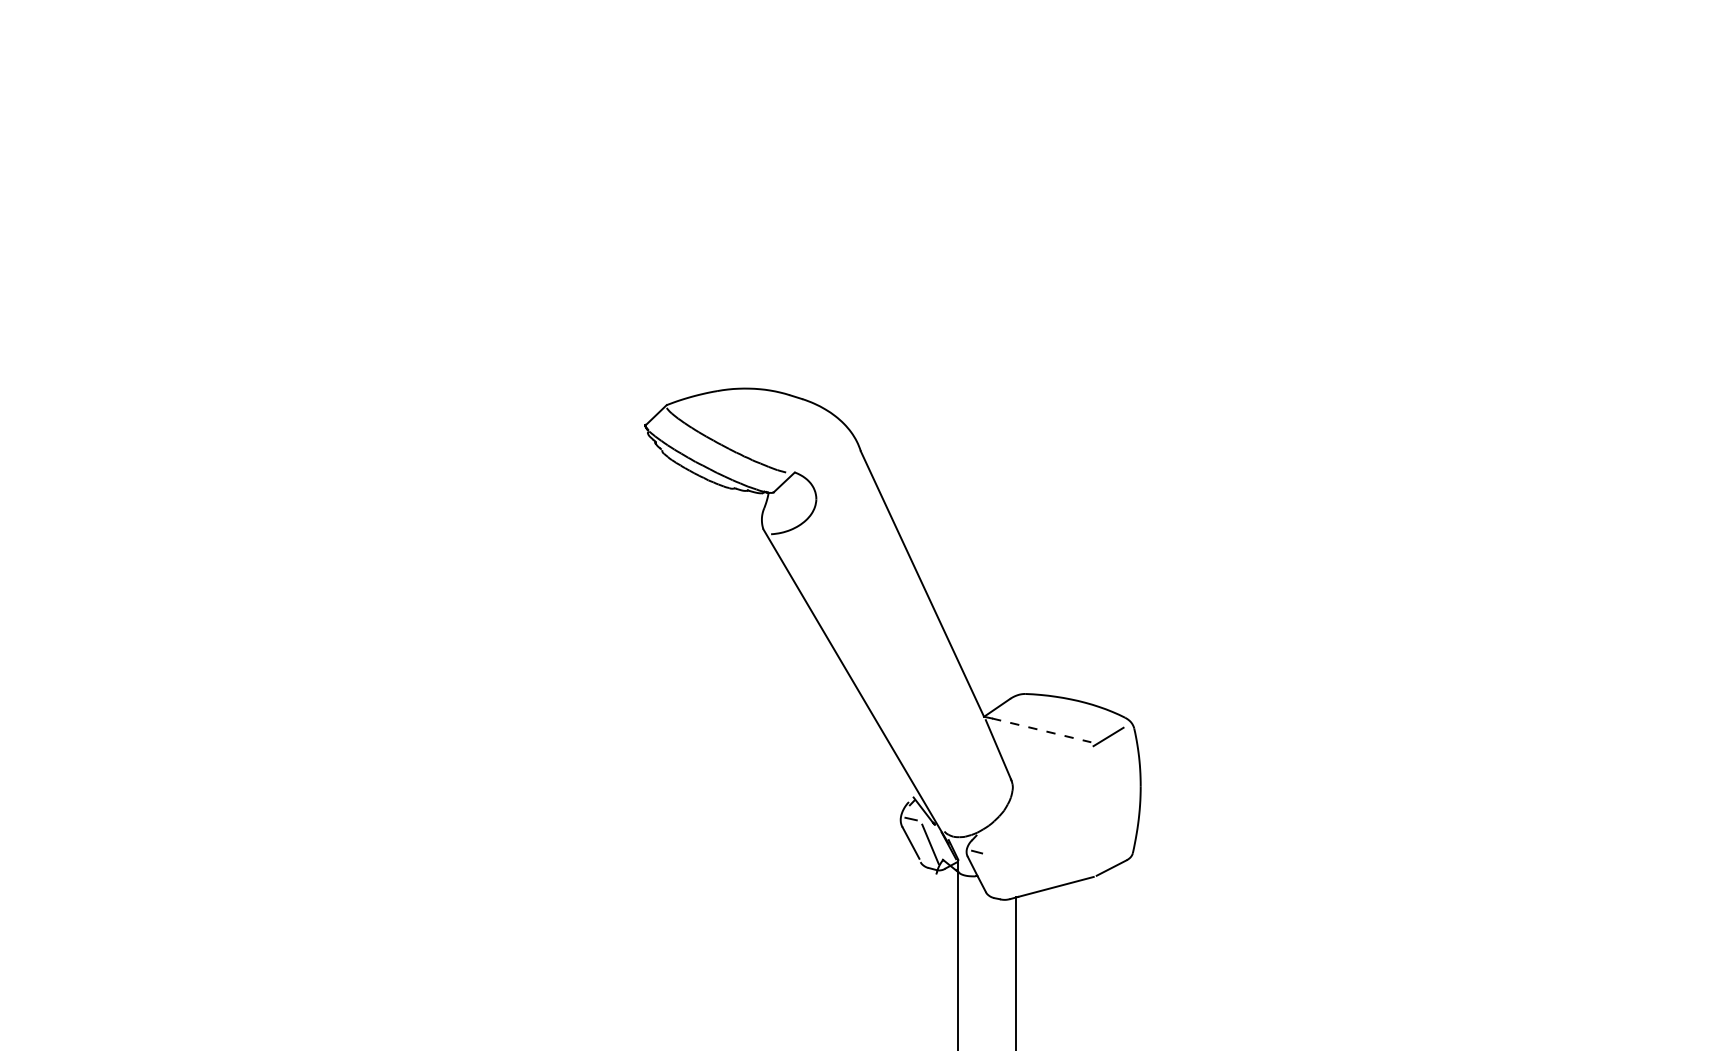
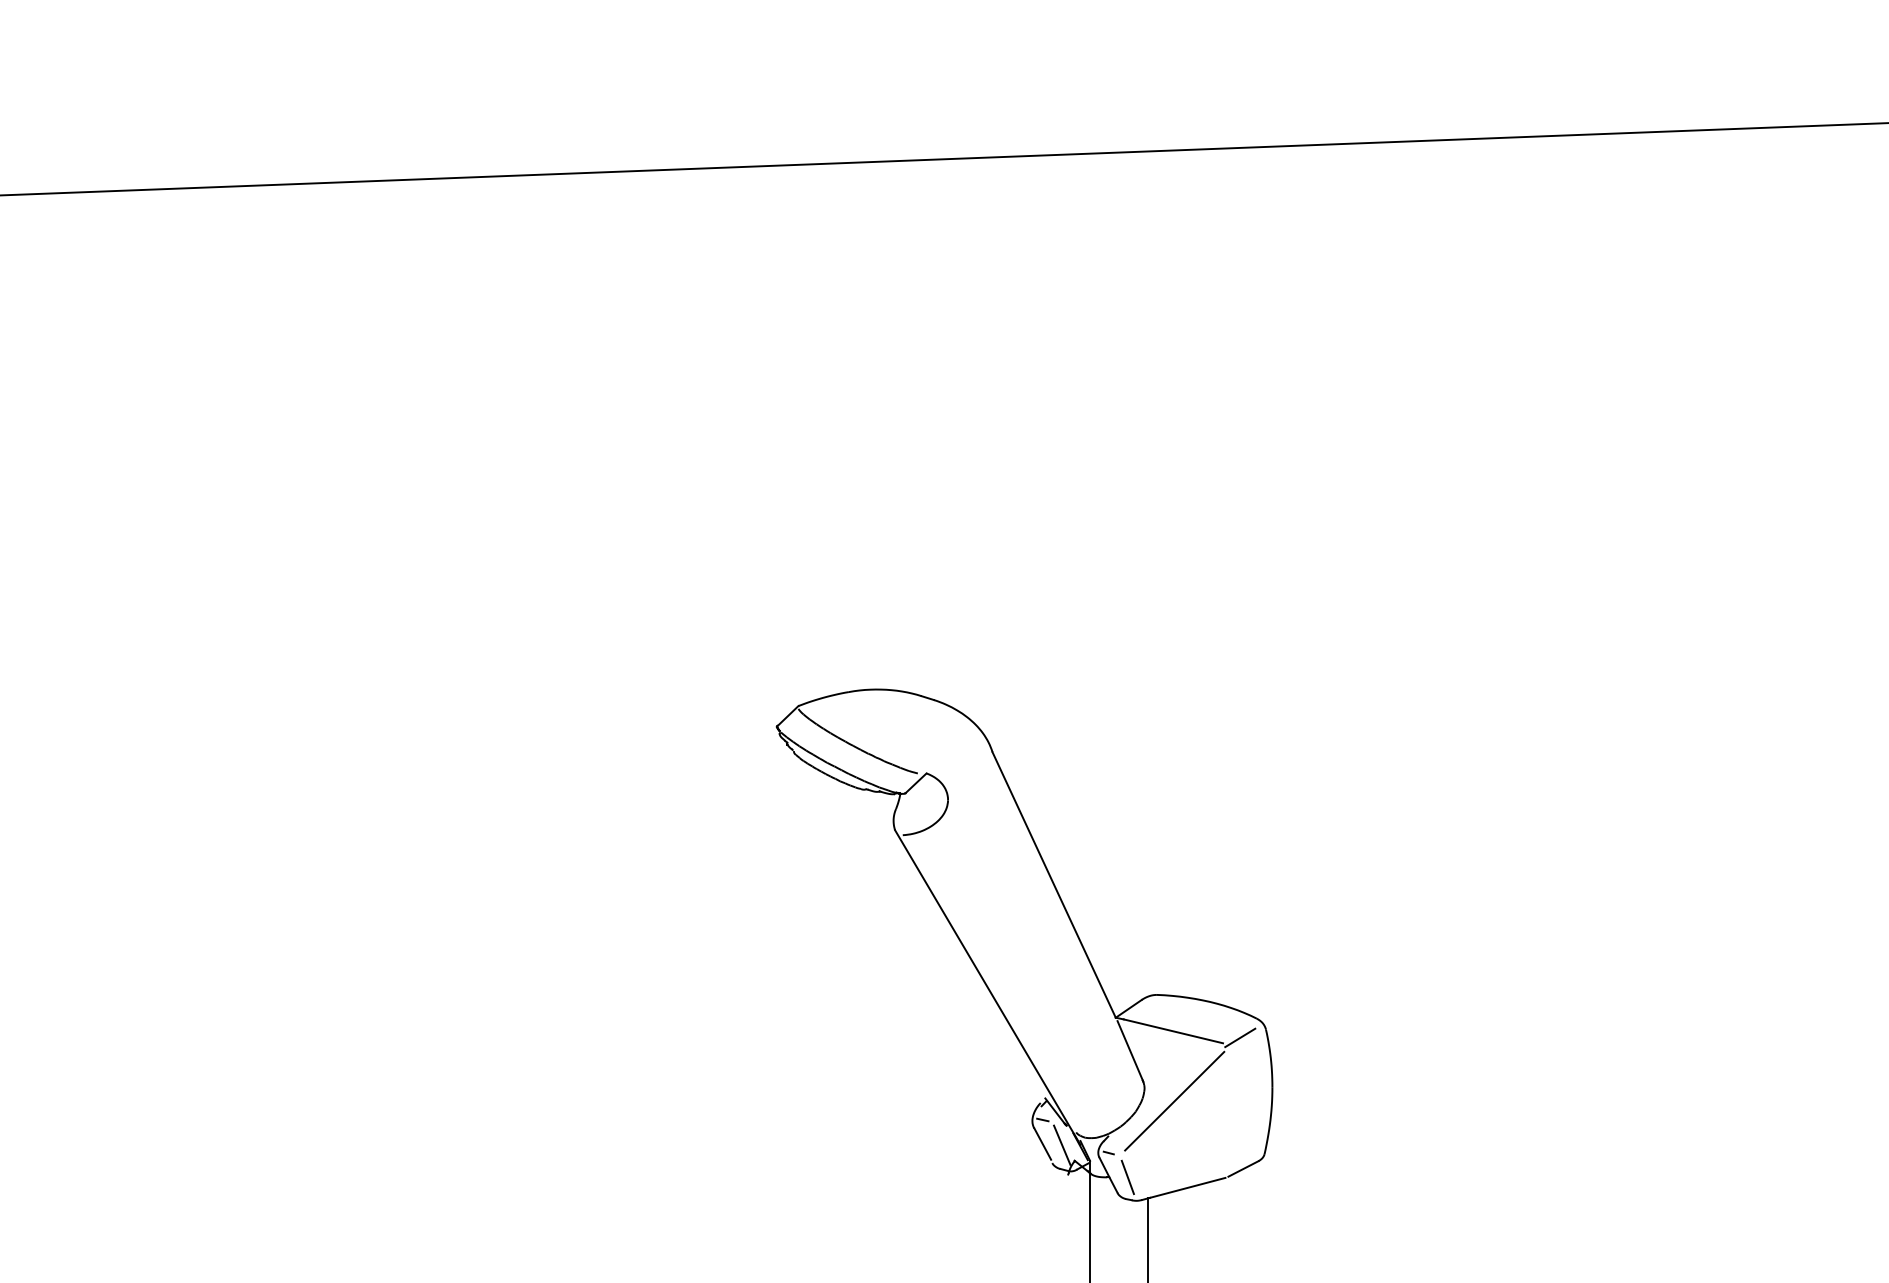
line: (1041, 730) -> (1173, 1031), dashed -> solid
line: (1042, 799) -> (1174, 1100), added
line: (995, 876) -> (1127, 1177), added

